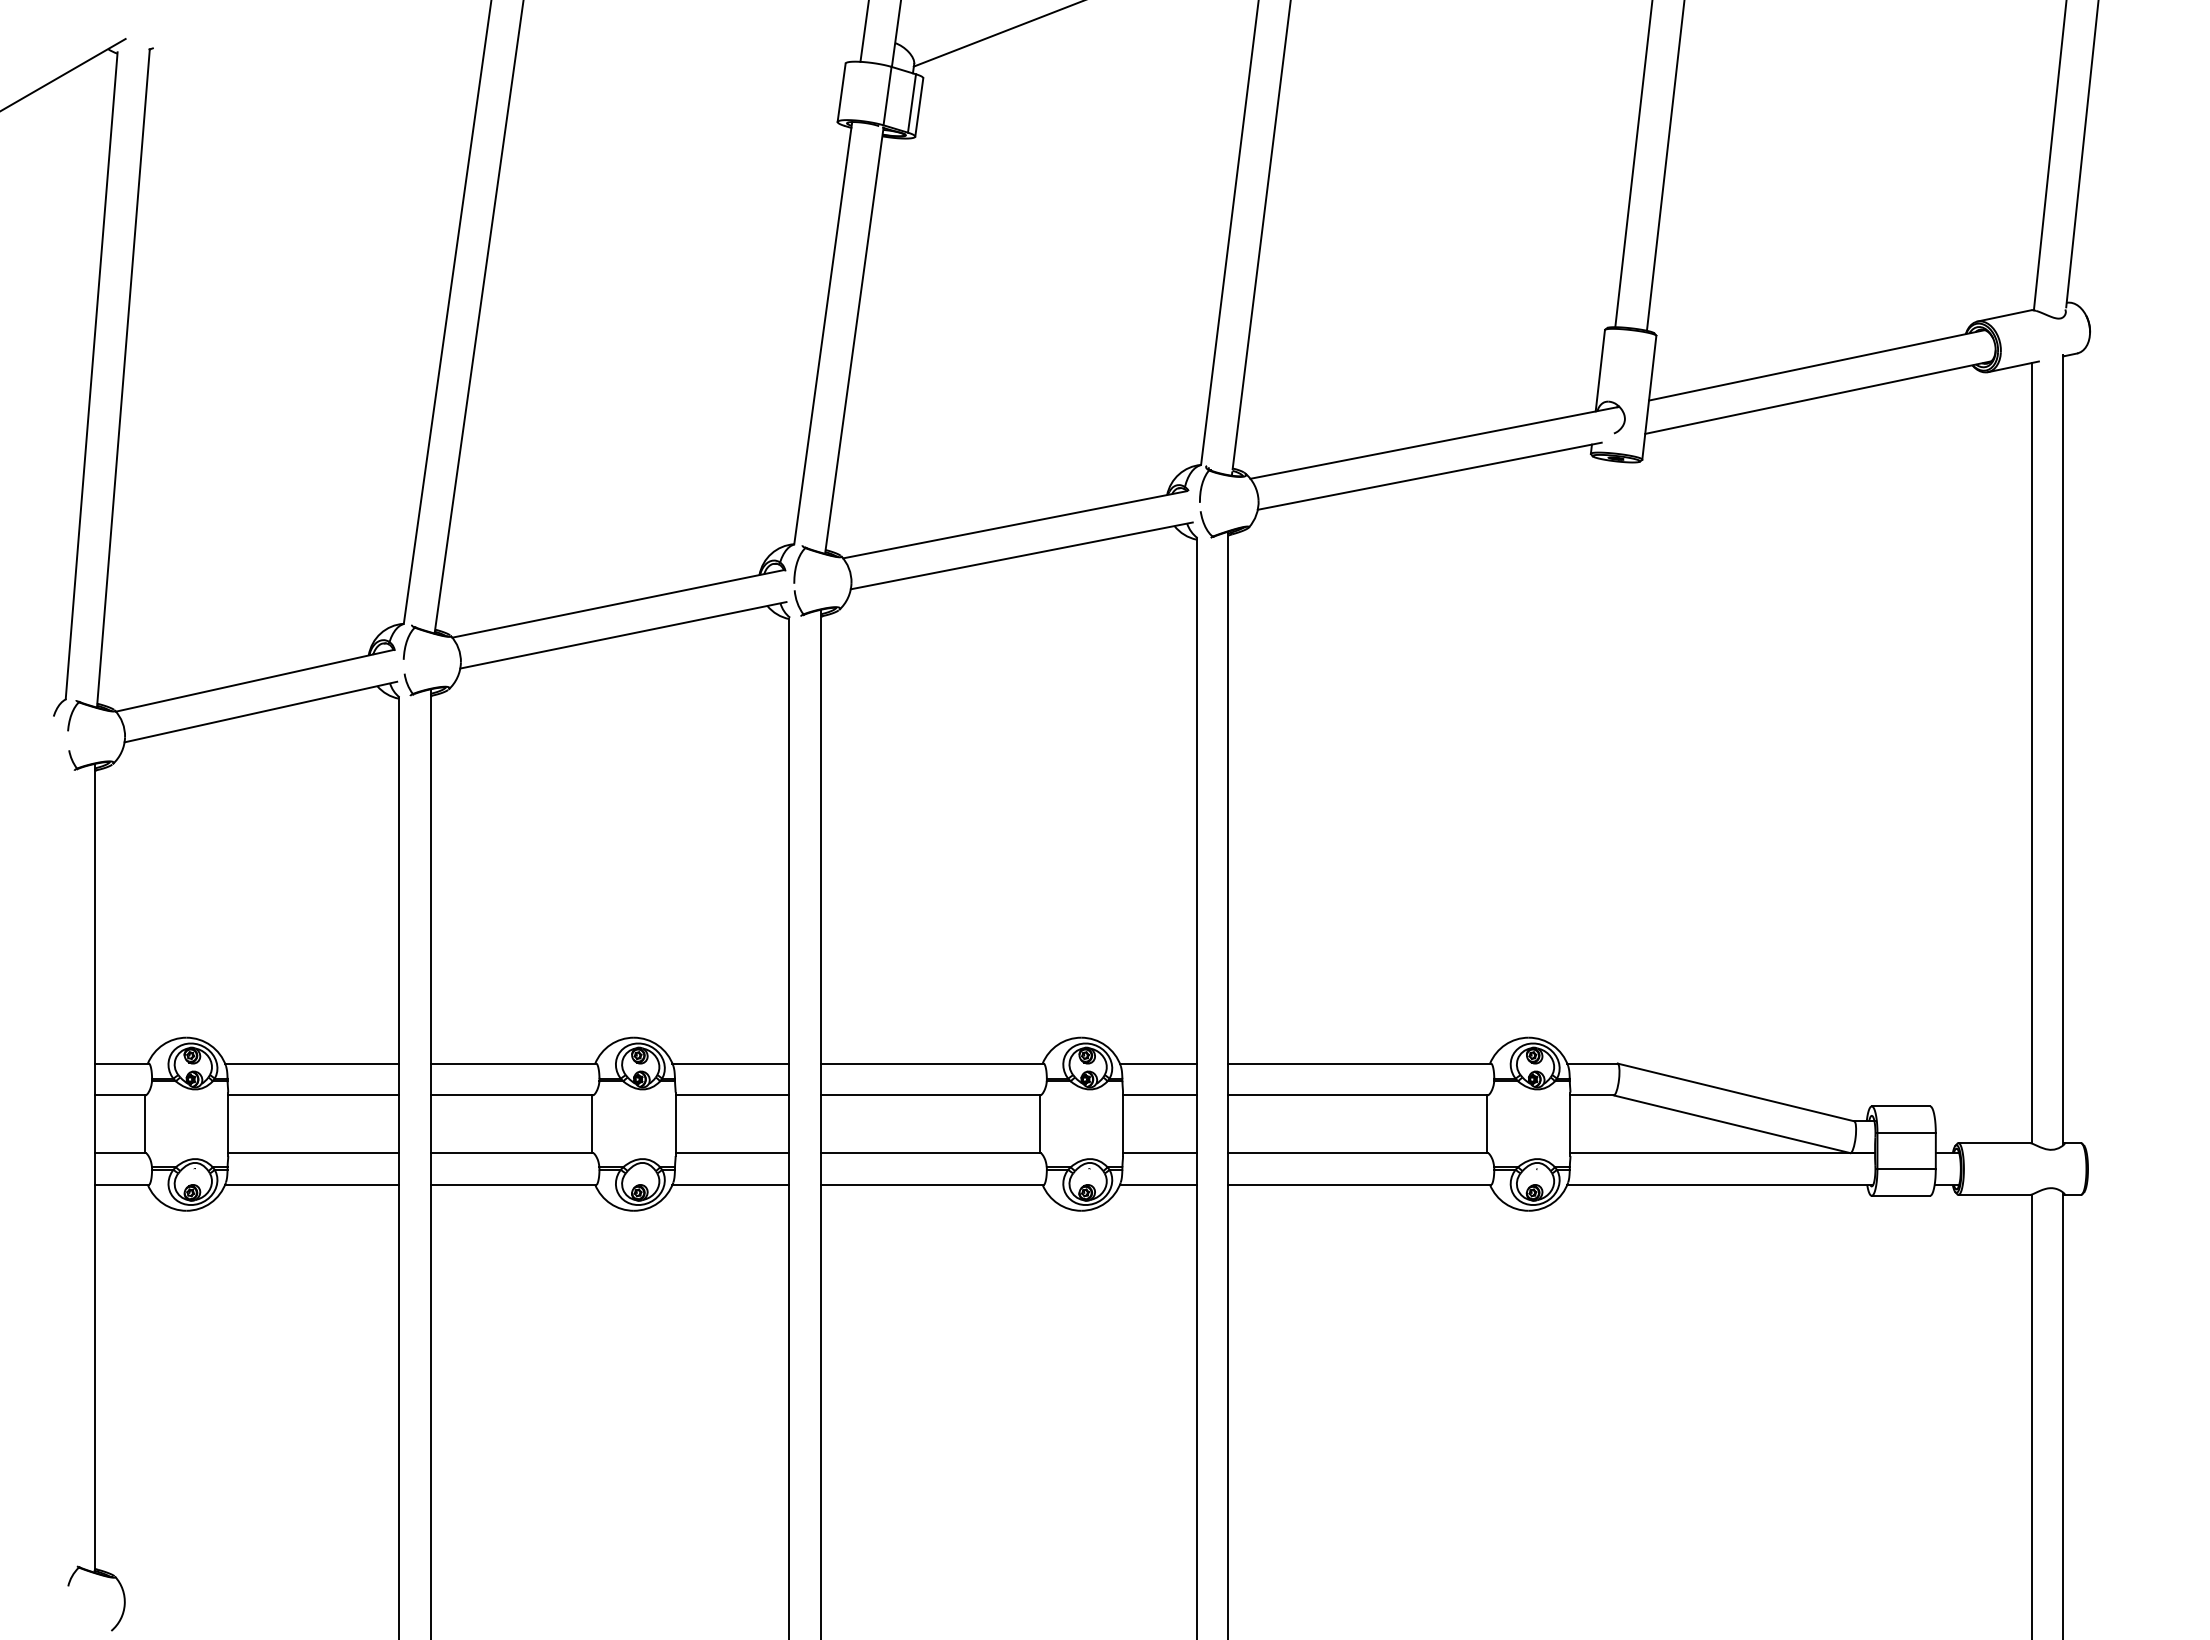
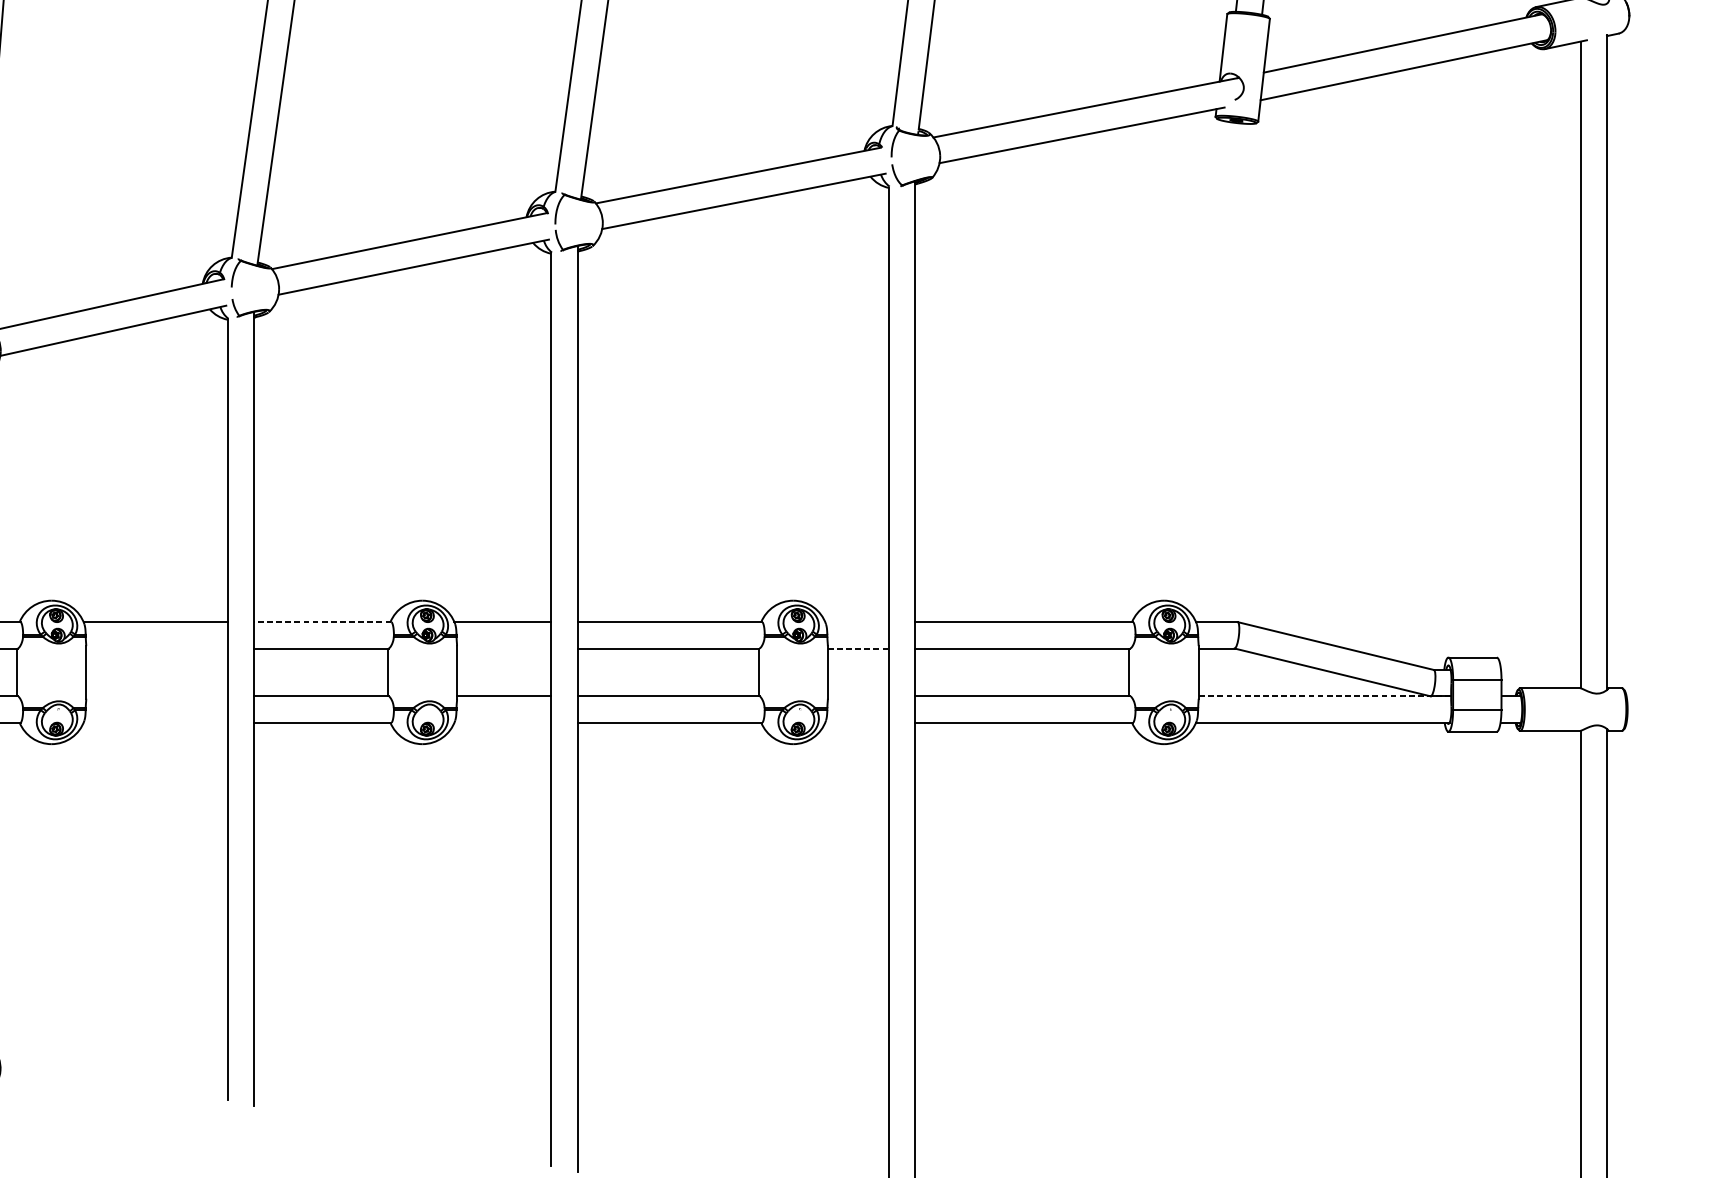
line: (513, 1063) -> (322, 622), solid -> dashed
line: (1157, 1063) -> (856, 622), removed
line: (313, 1095) -> (156, 648), removed
line: (732, 1095) -> (504, 648), removed
line: (1159, 1095) -> (858, 648), solid -> dashed
line: (313, 1153) -> (156, 696), removed
line: (1159, 1153) -> (858, 696), removed
line: (1722, 1153) -> (1324, 696), solid -> dashed
line: (311, 1184) -> (155, 722), removed
line: (730, 1184) -> (502, 722), removed
line: (1157, 1184) -> (856, 722), removed

